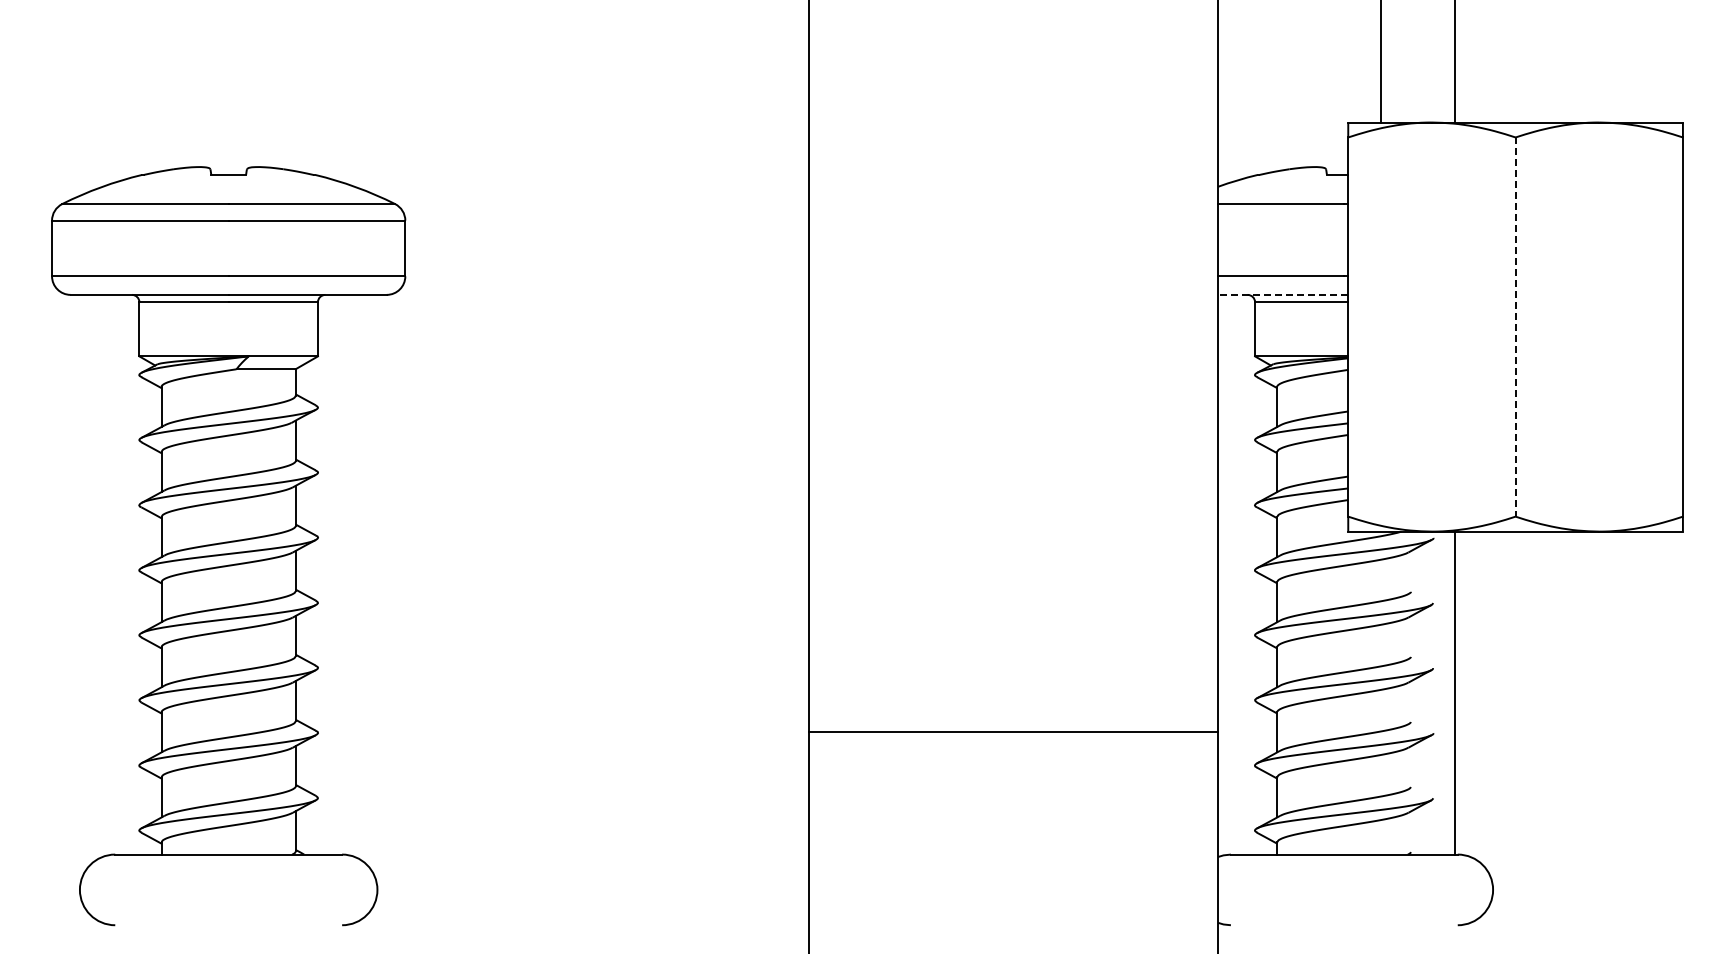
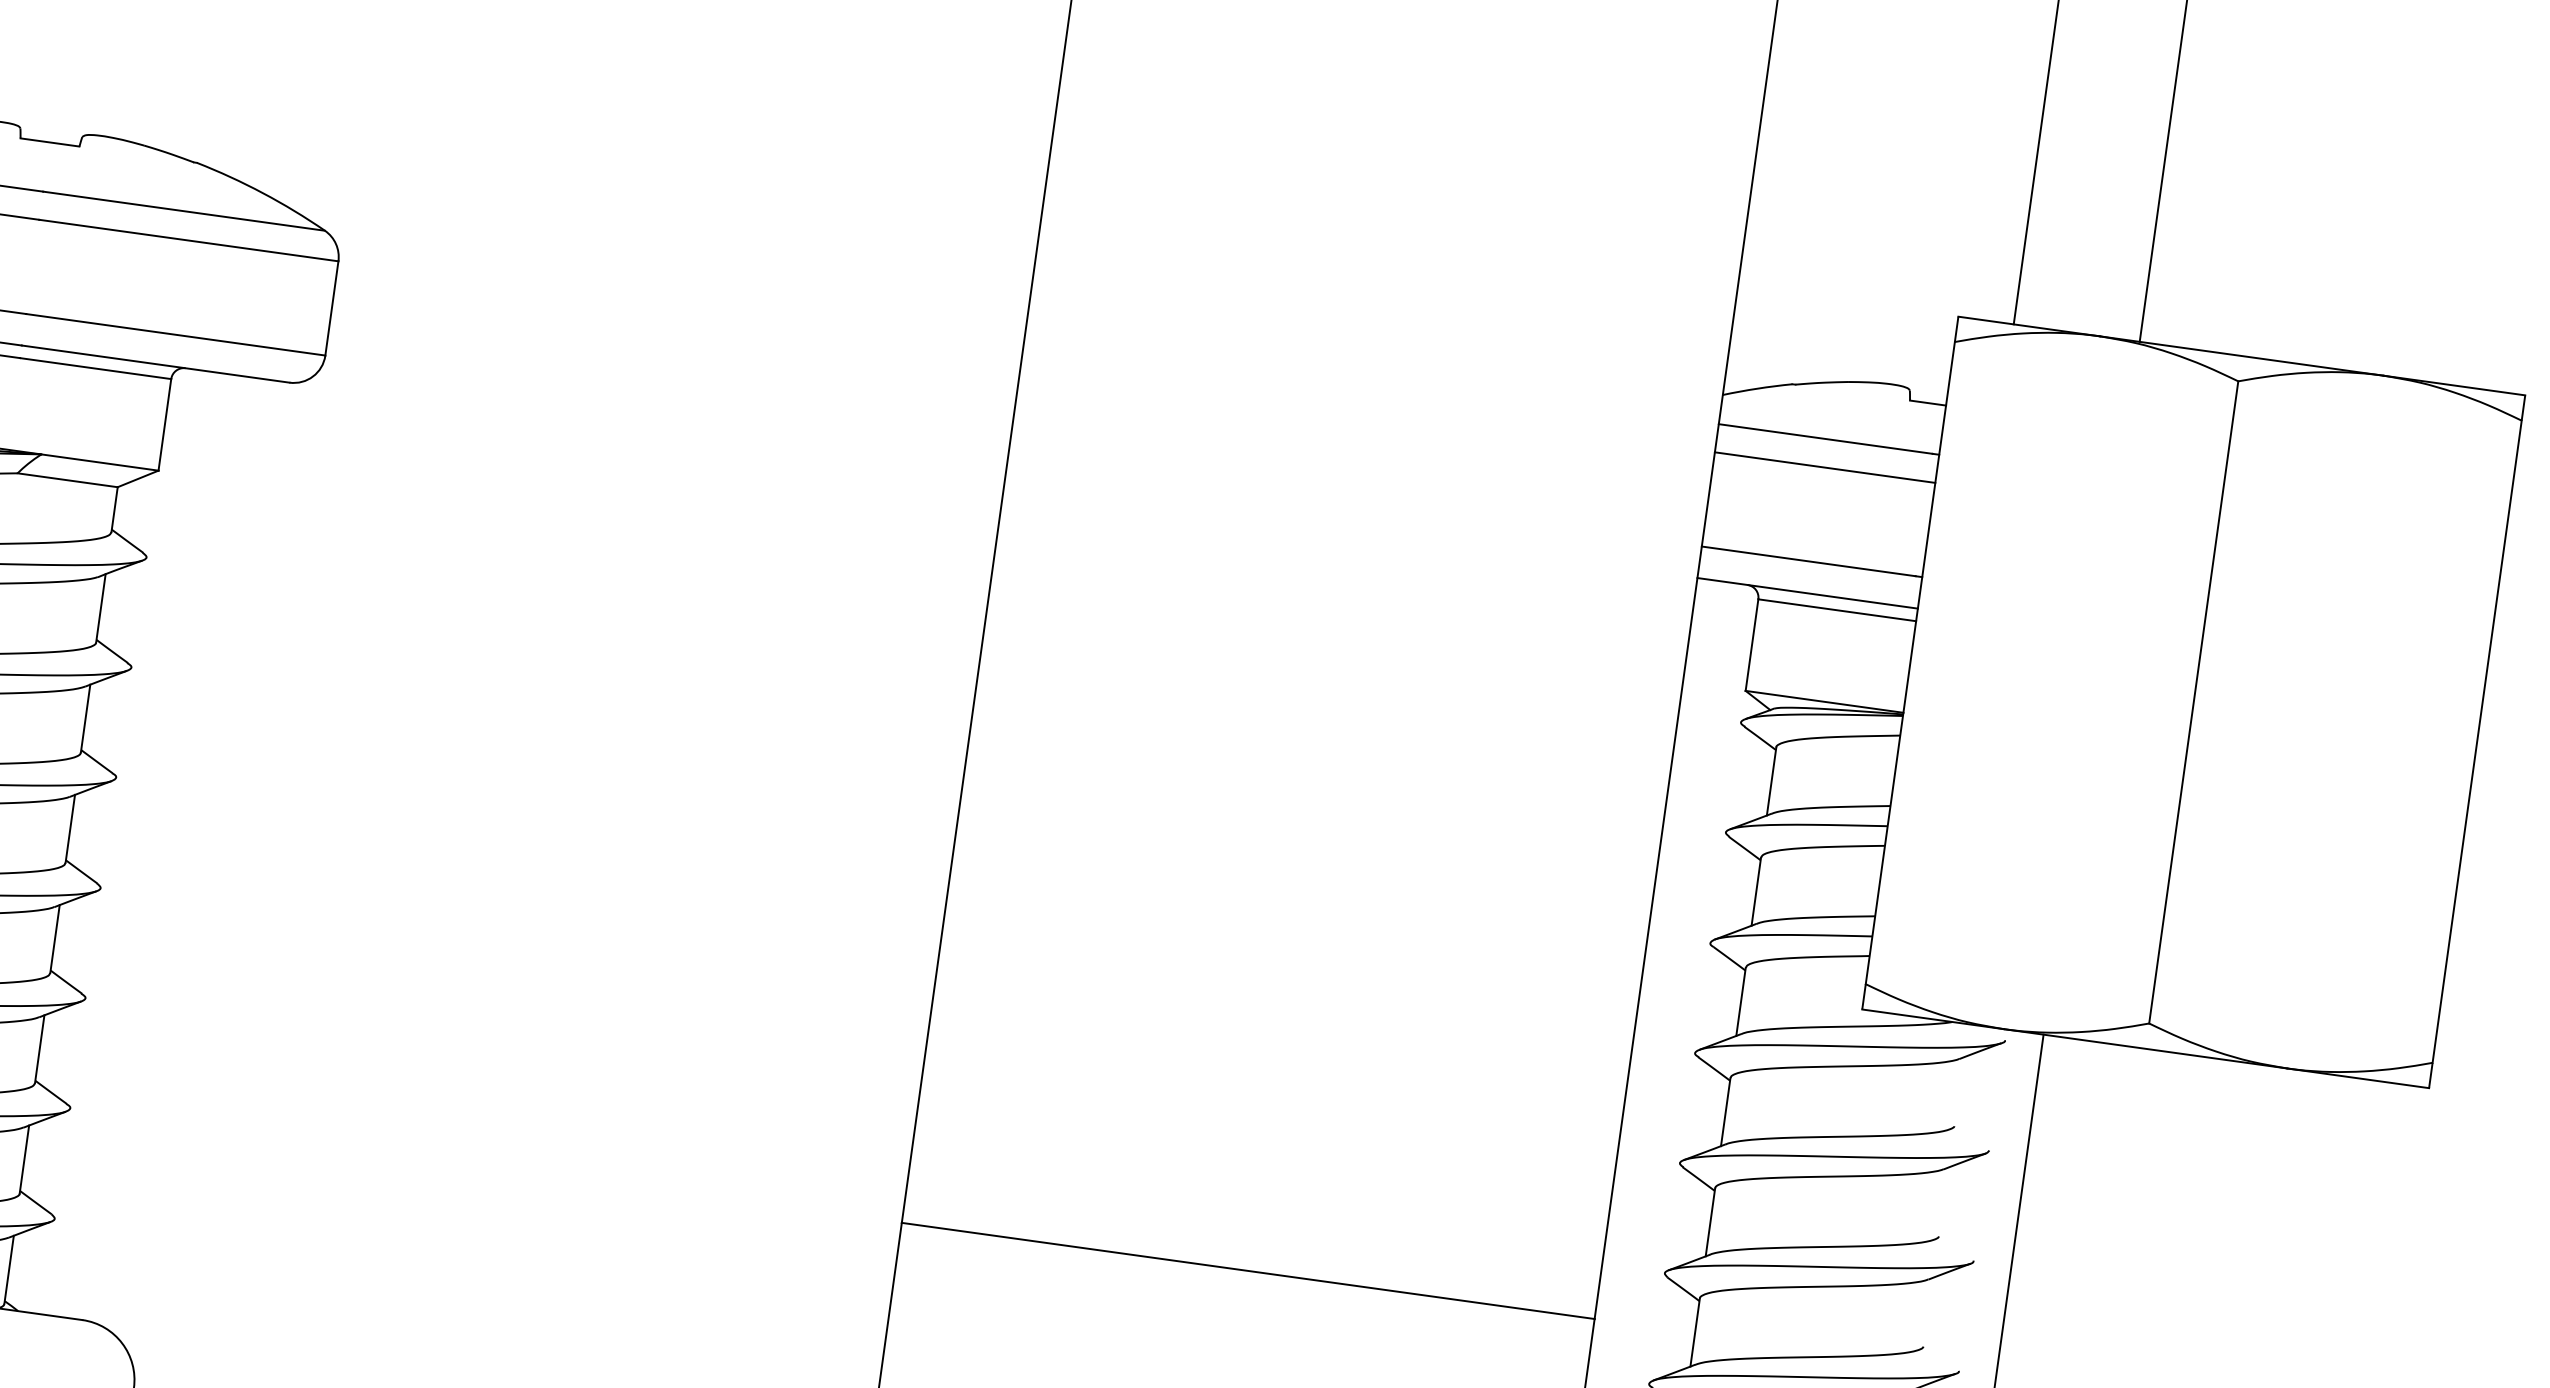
line: (1283, 220) -> (1825, 467), added
line: (1282, 294) -> (1806, 592), dashed -> solid
line: (1515, 327) -> (2193, 703), dashed -> solid

